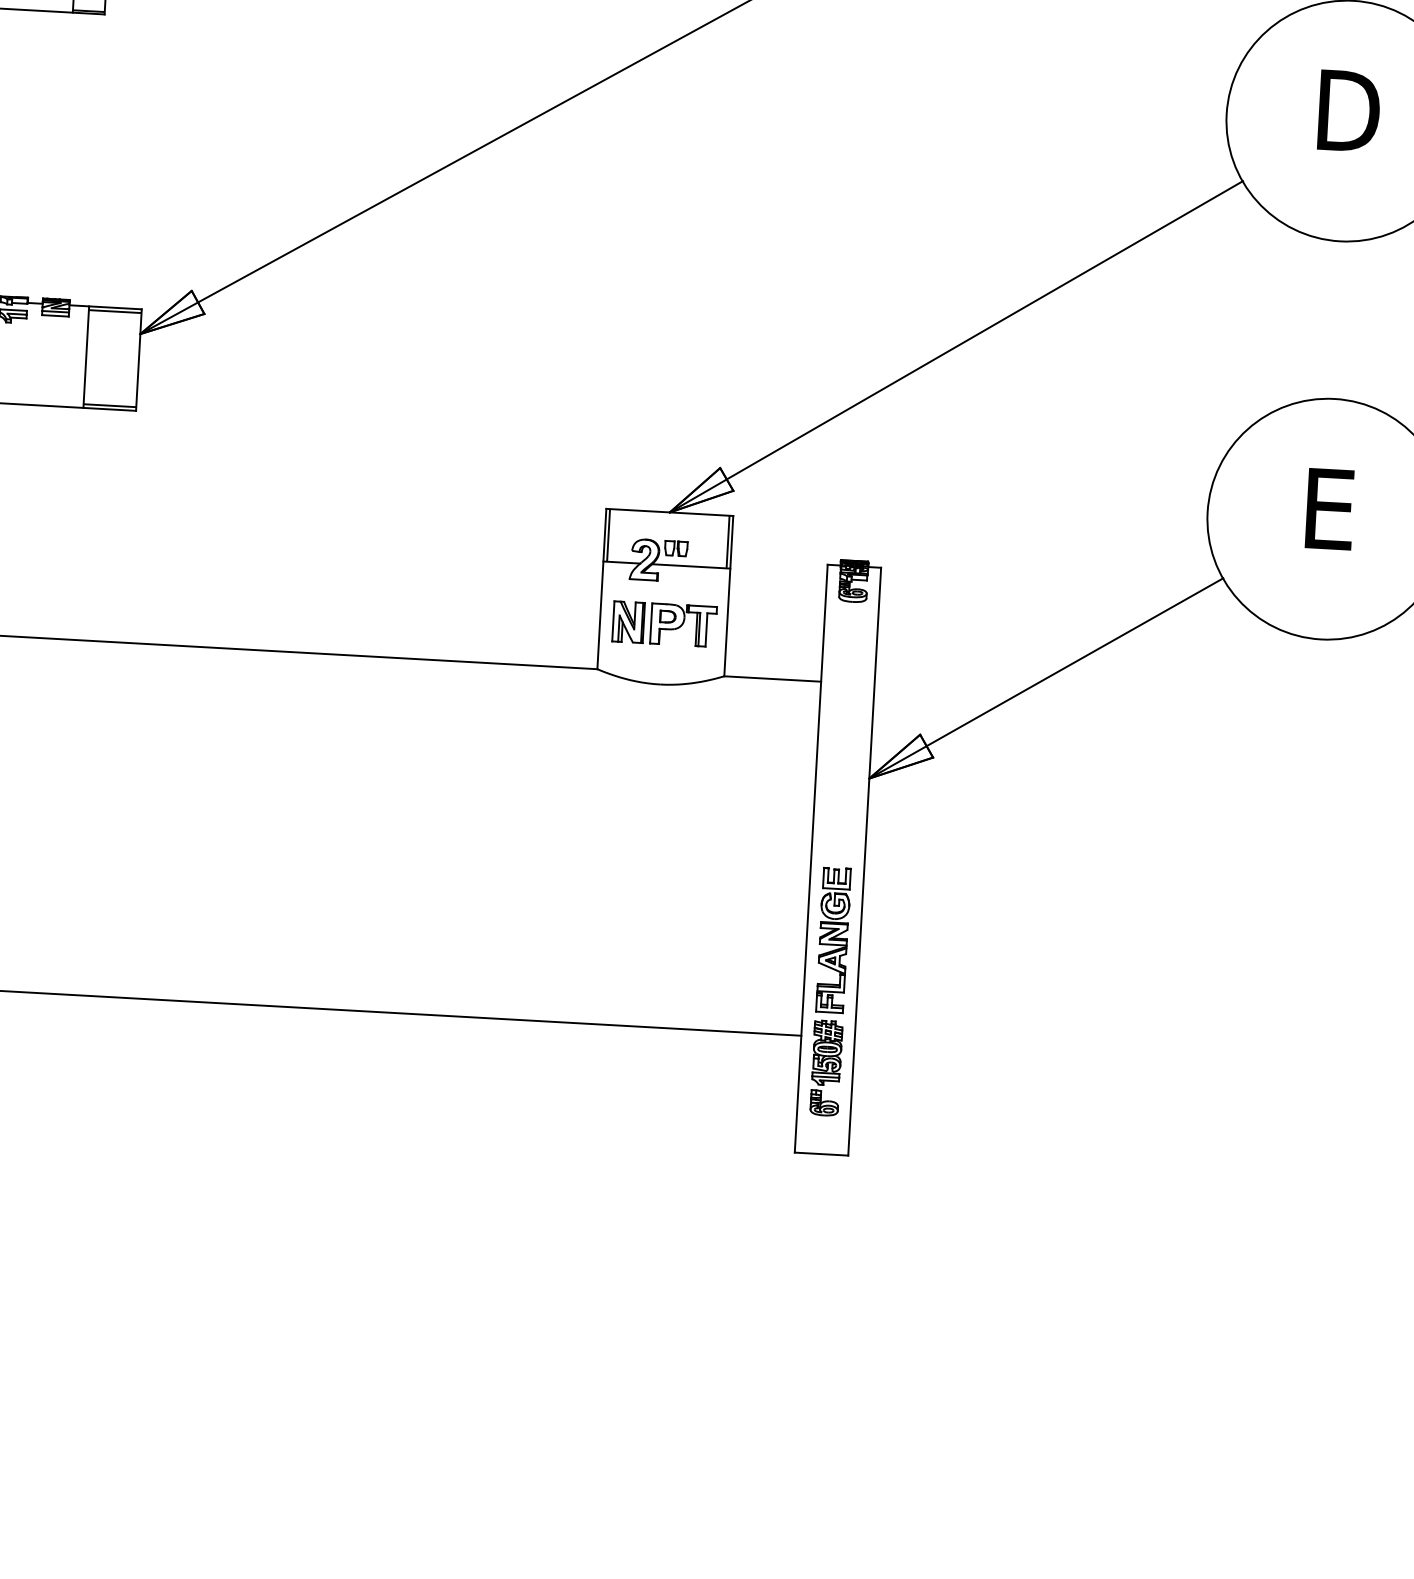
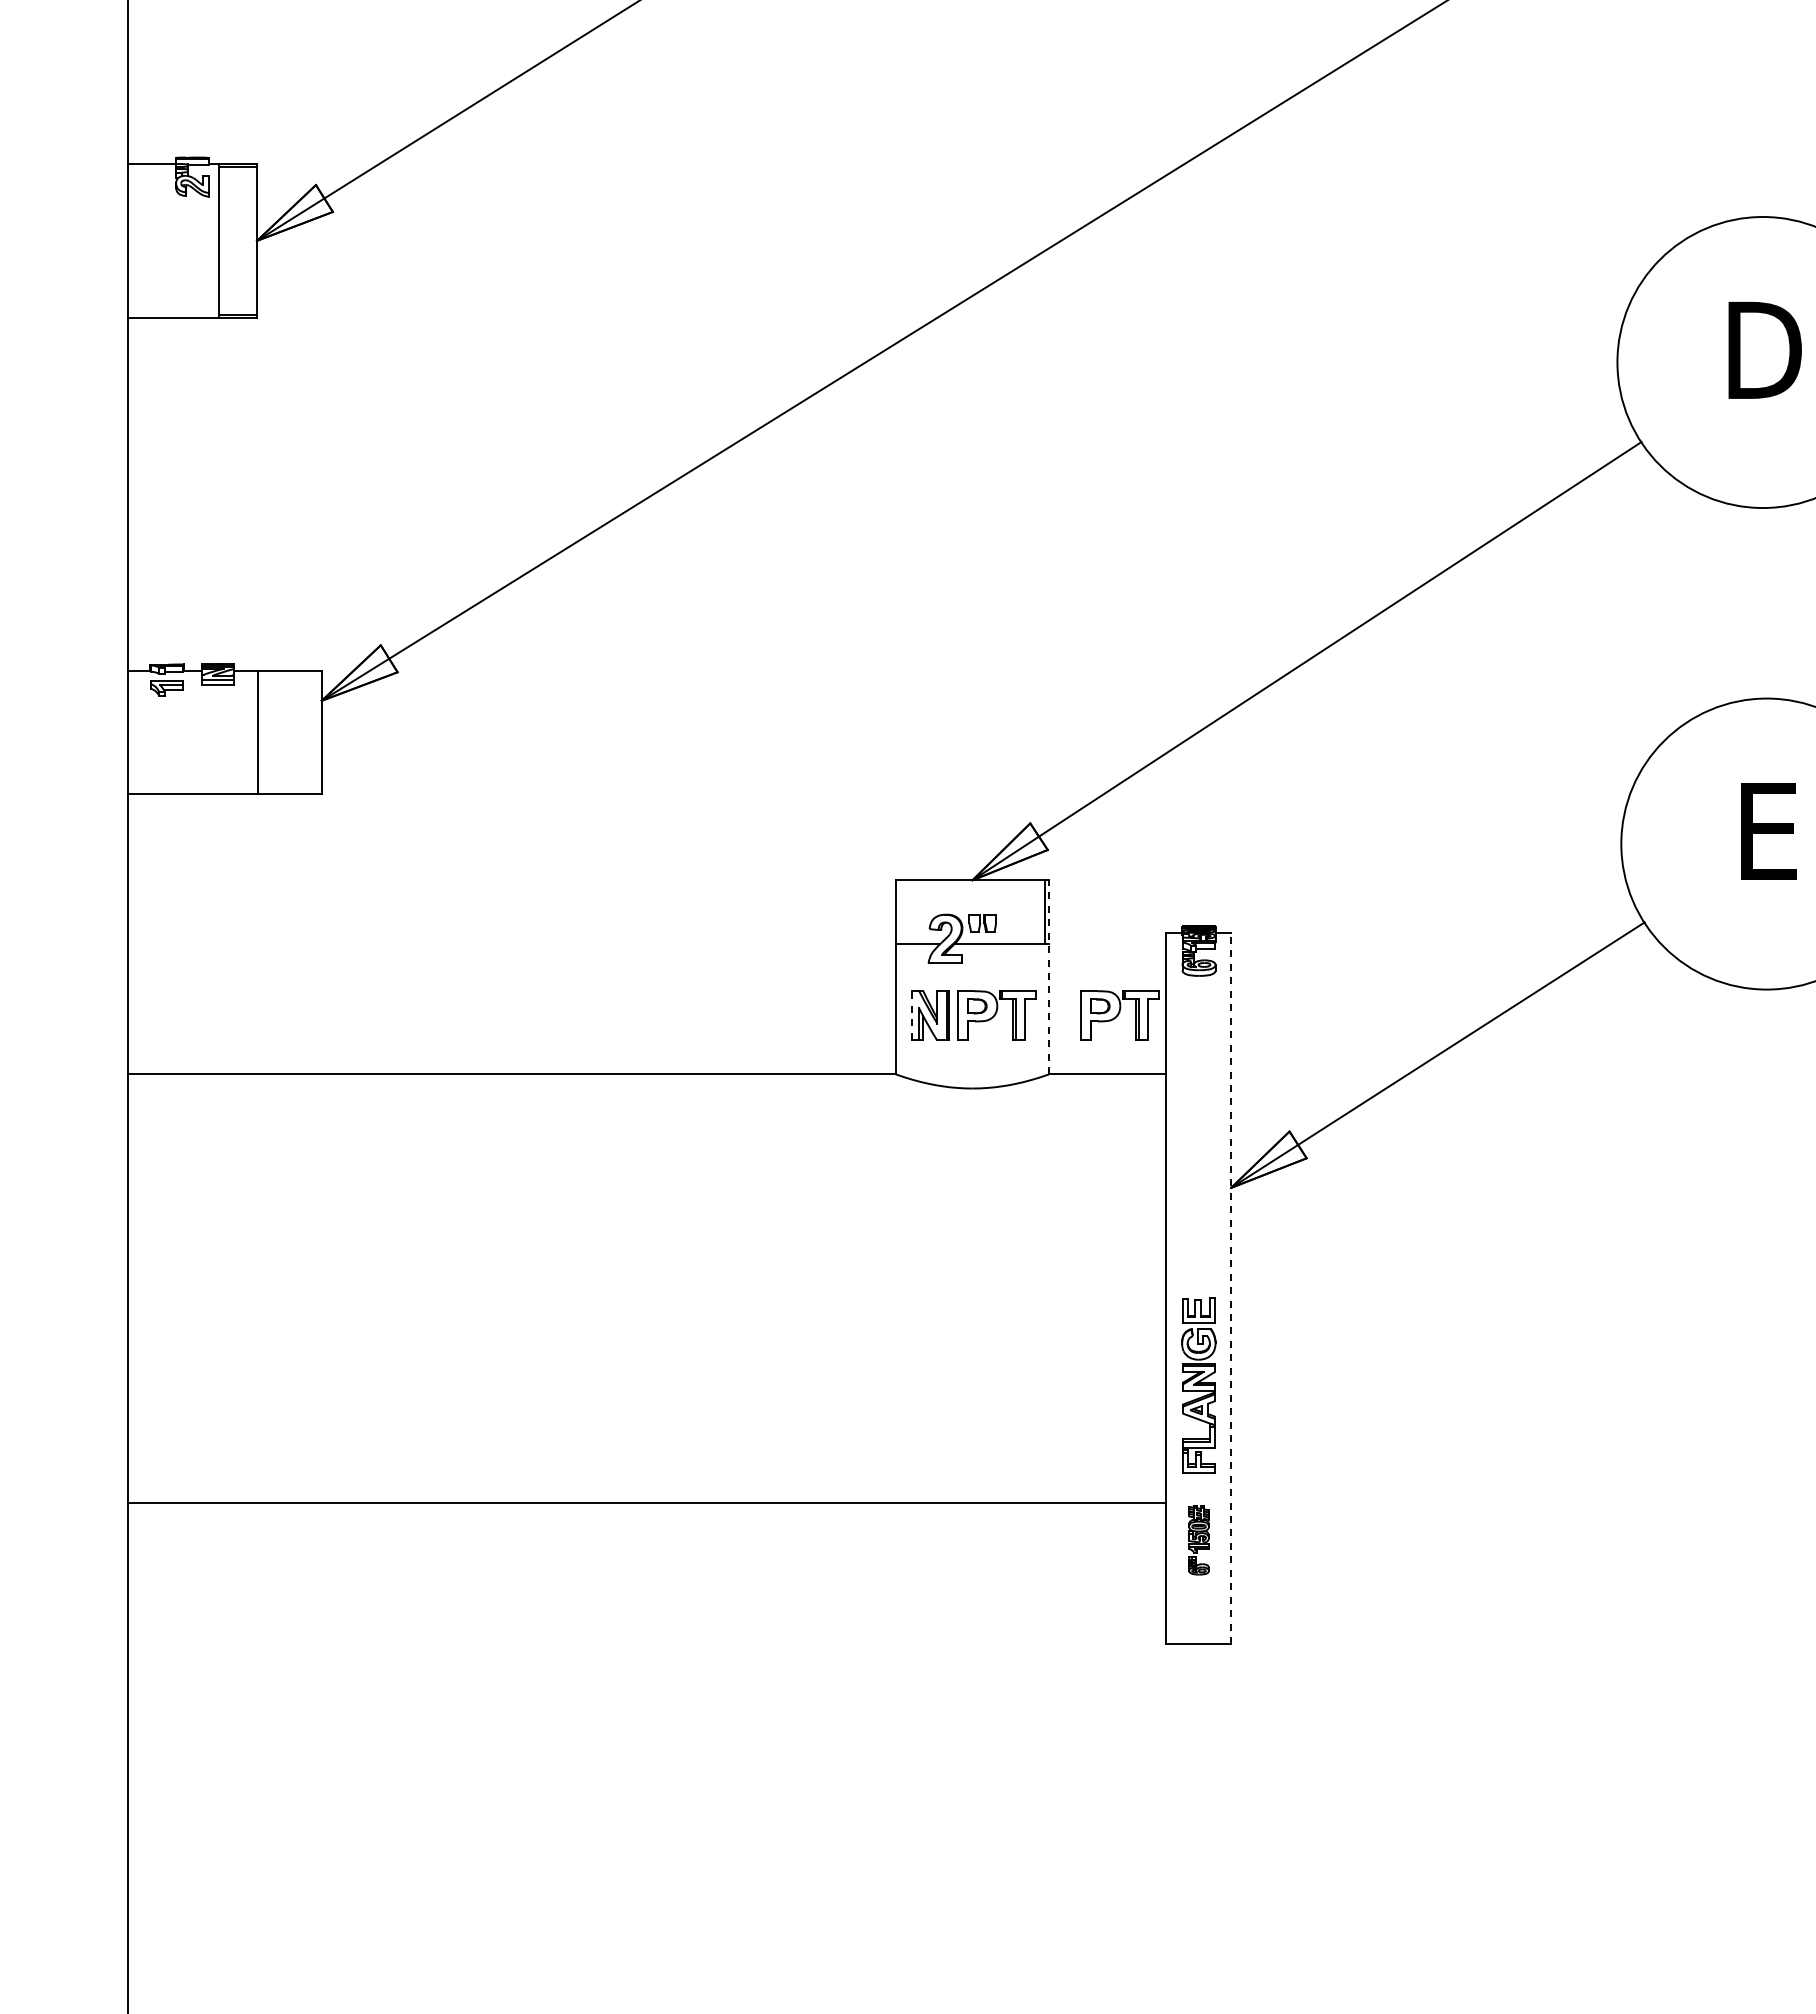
line: (114, 311) -> (289, 675), removed
line: (109, 405) -> (289, 789), removed
line: (608, 534) -> (900, 911), removed
line: (729, 595) -> (1049, 976), solid -> dashed
line: (613, 621) -> (911, 1015), solid -> dashed
part: (785, 630) -> (1119, 1015), added
line: (864, 861) -> (1231, 1288), solid -> dashed
part: (826, 1068) -> (1198, 1540), size x0.6

